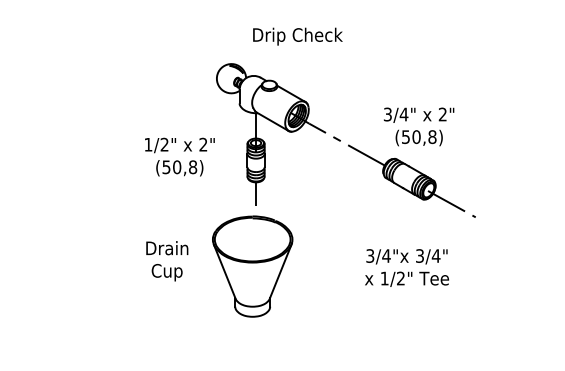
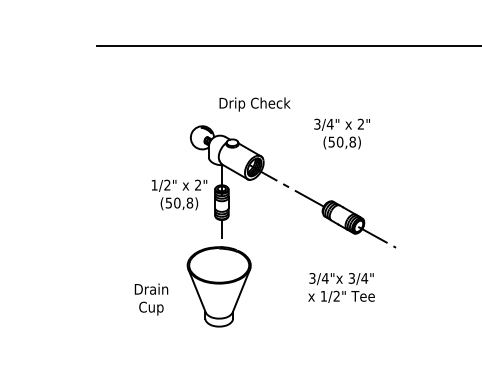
text: (418, 126) -> (341, 133), moved
text: (179, 156) -> (179, 194), moved
text: (167, 261) -> (151, 299), moved

